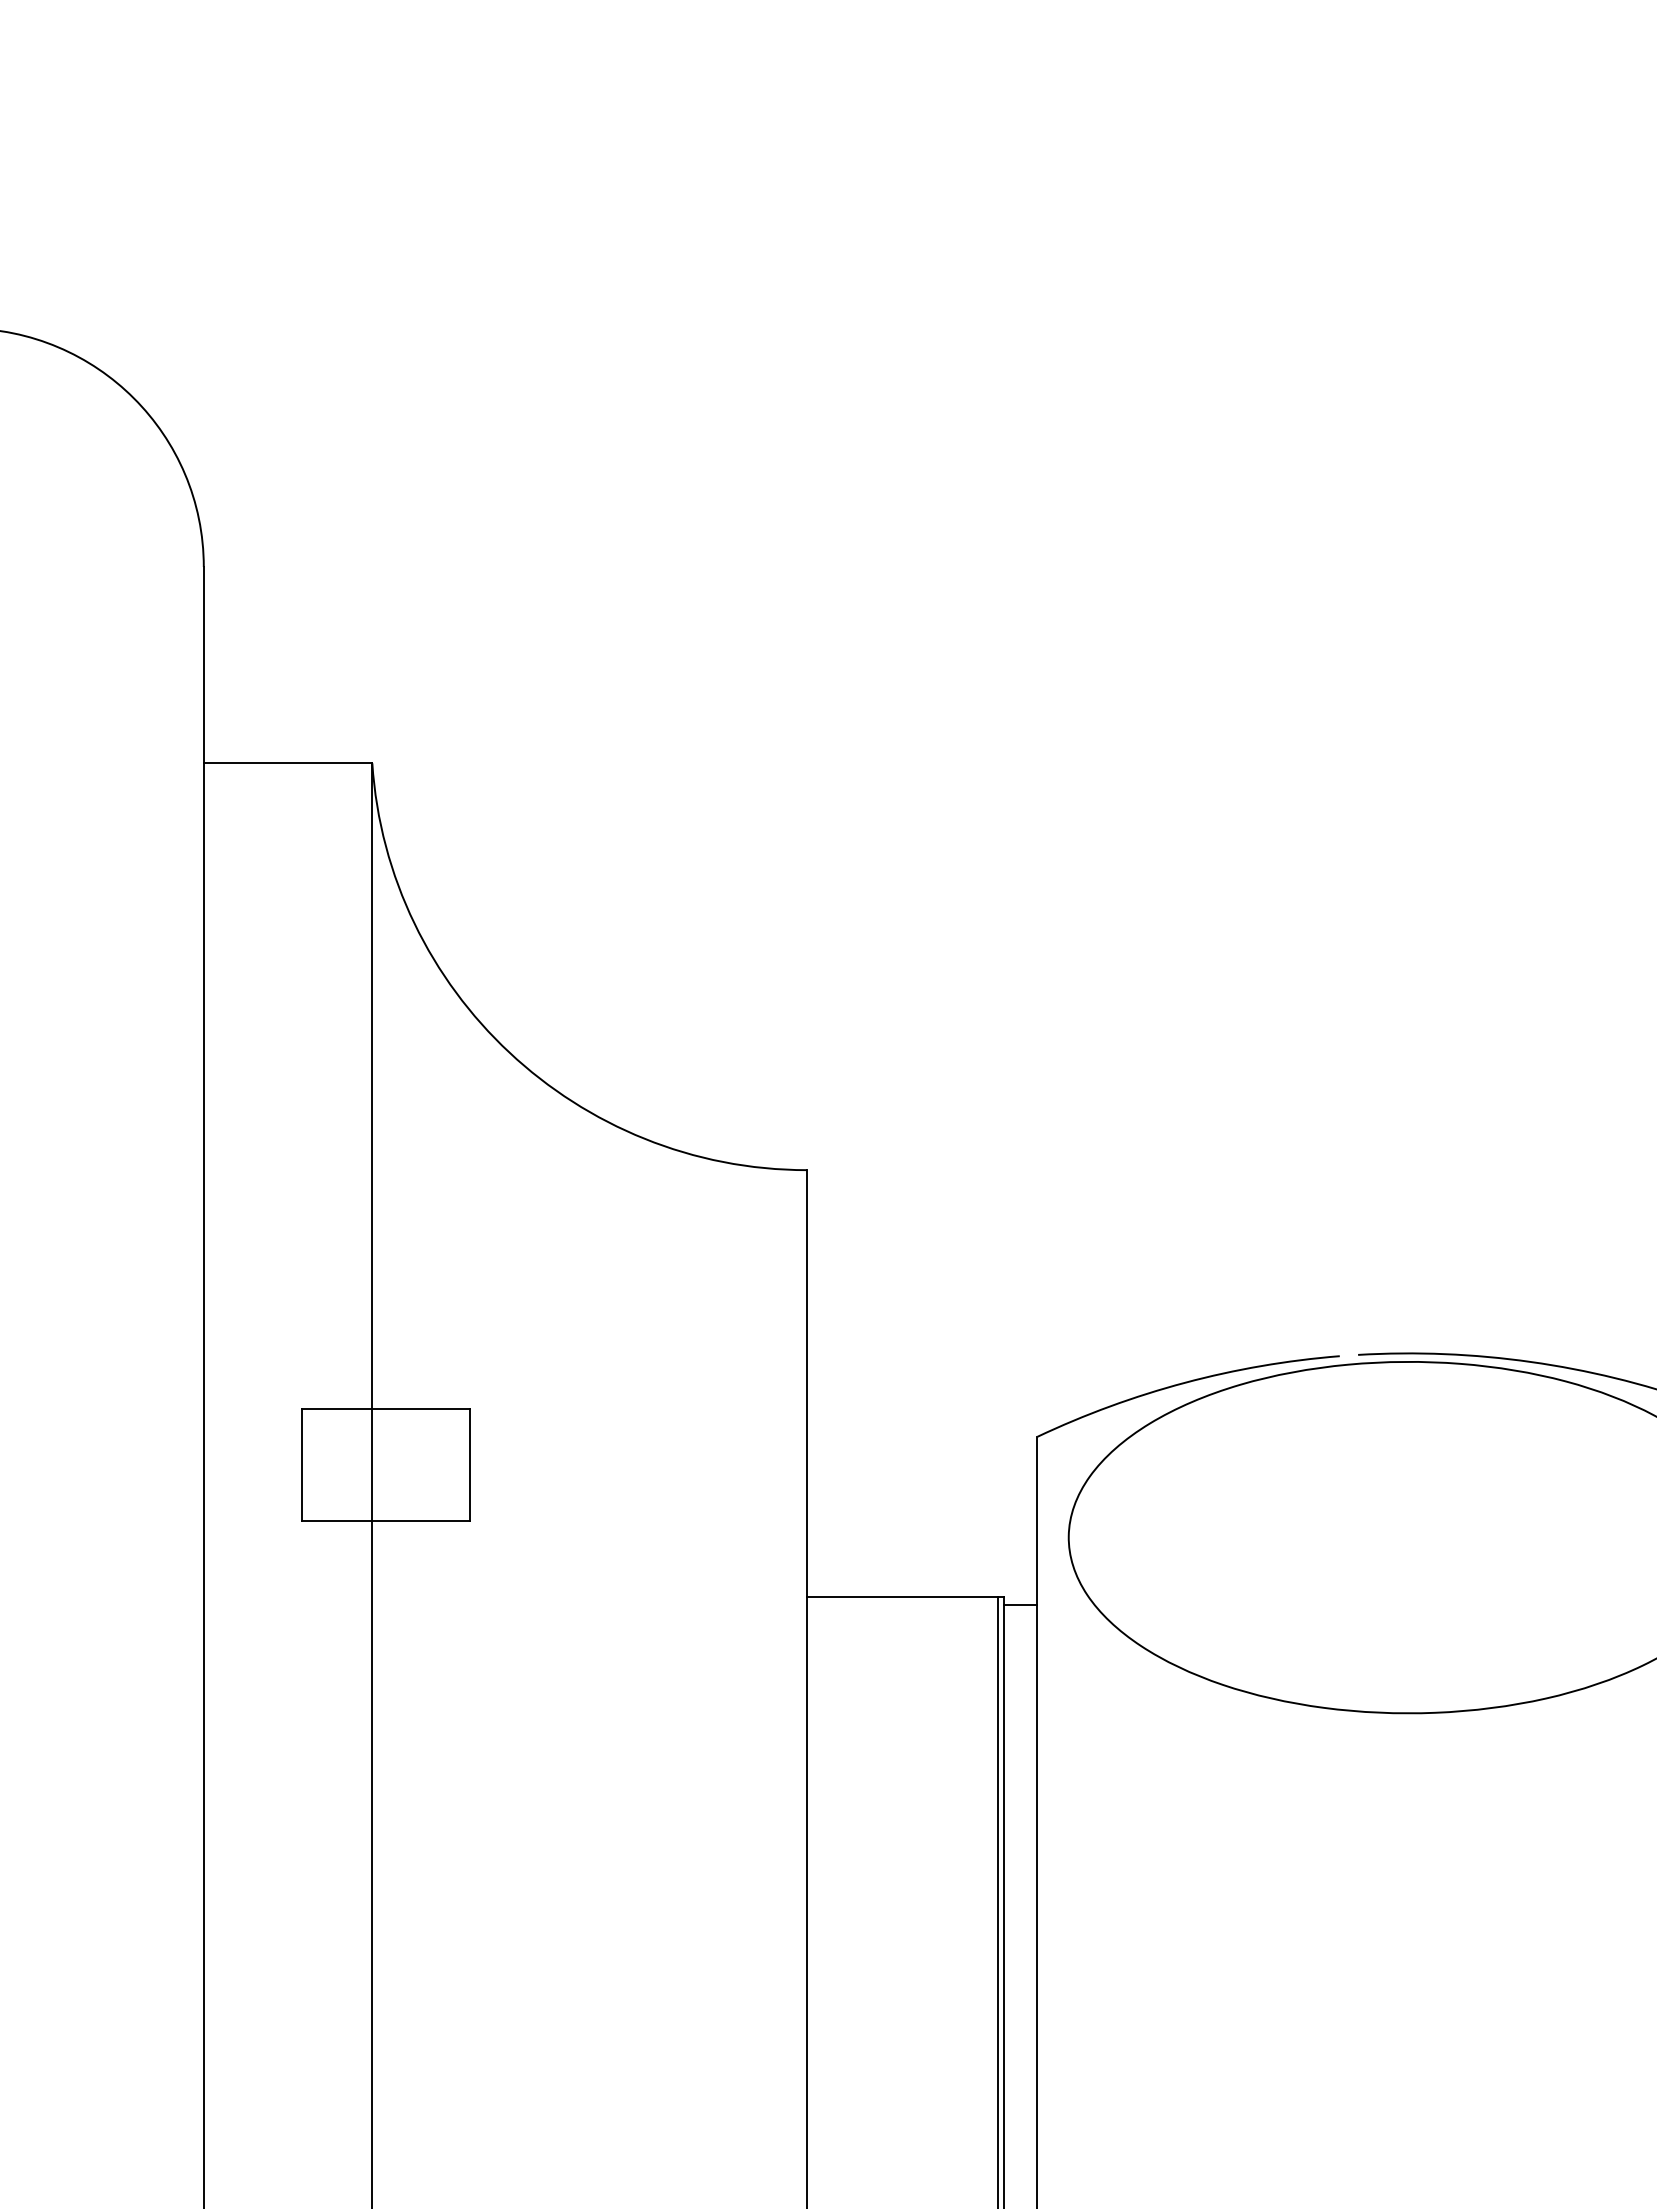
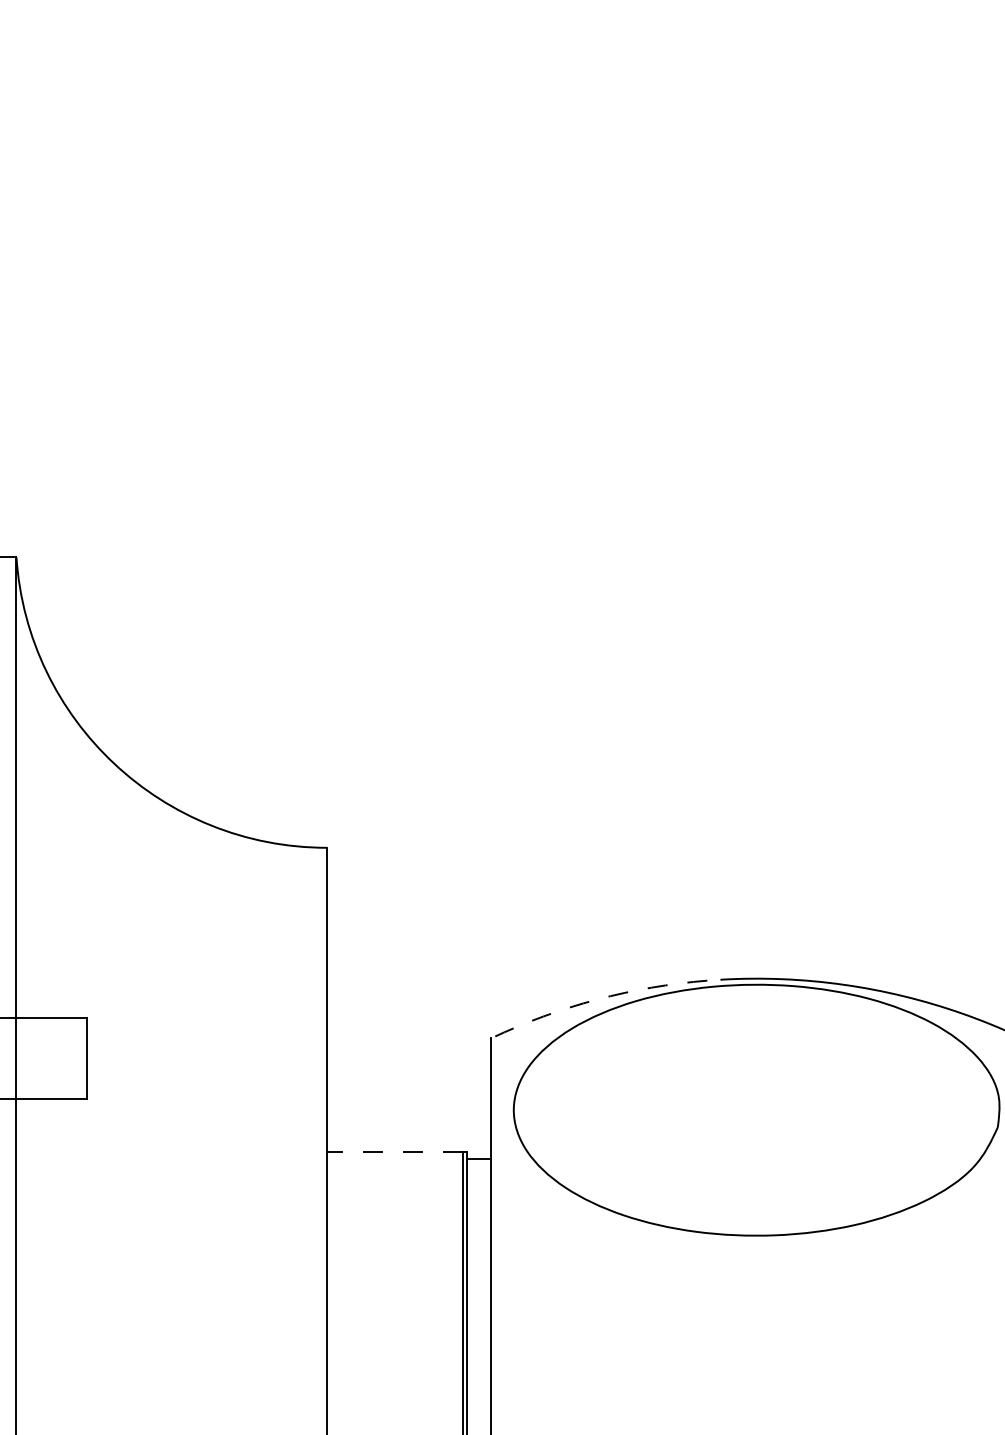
arc: (1184, 1382) -> (596, 999), solid -> dashed
line: (902, 1596) -> (395, 1152), solid -> dashed

